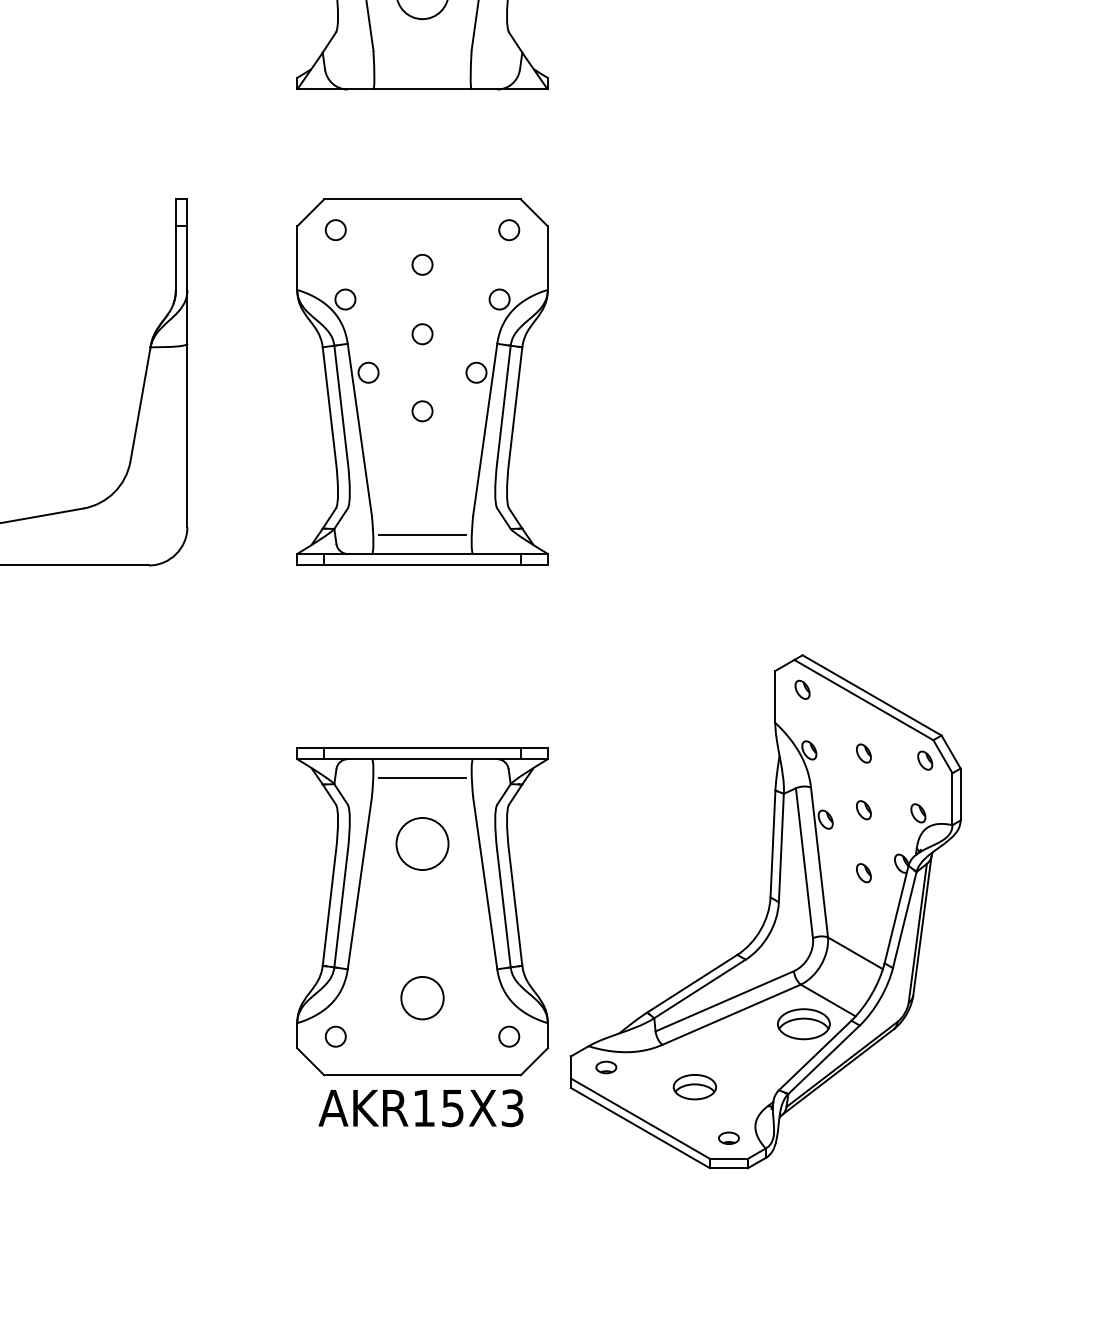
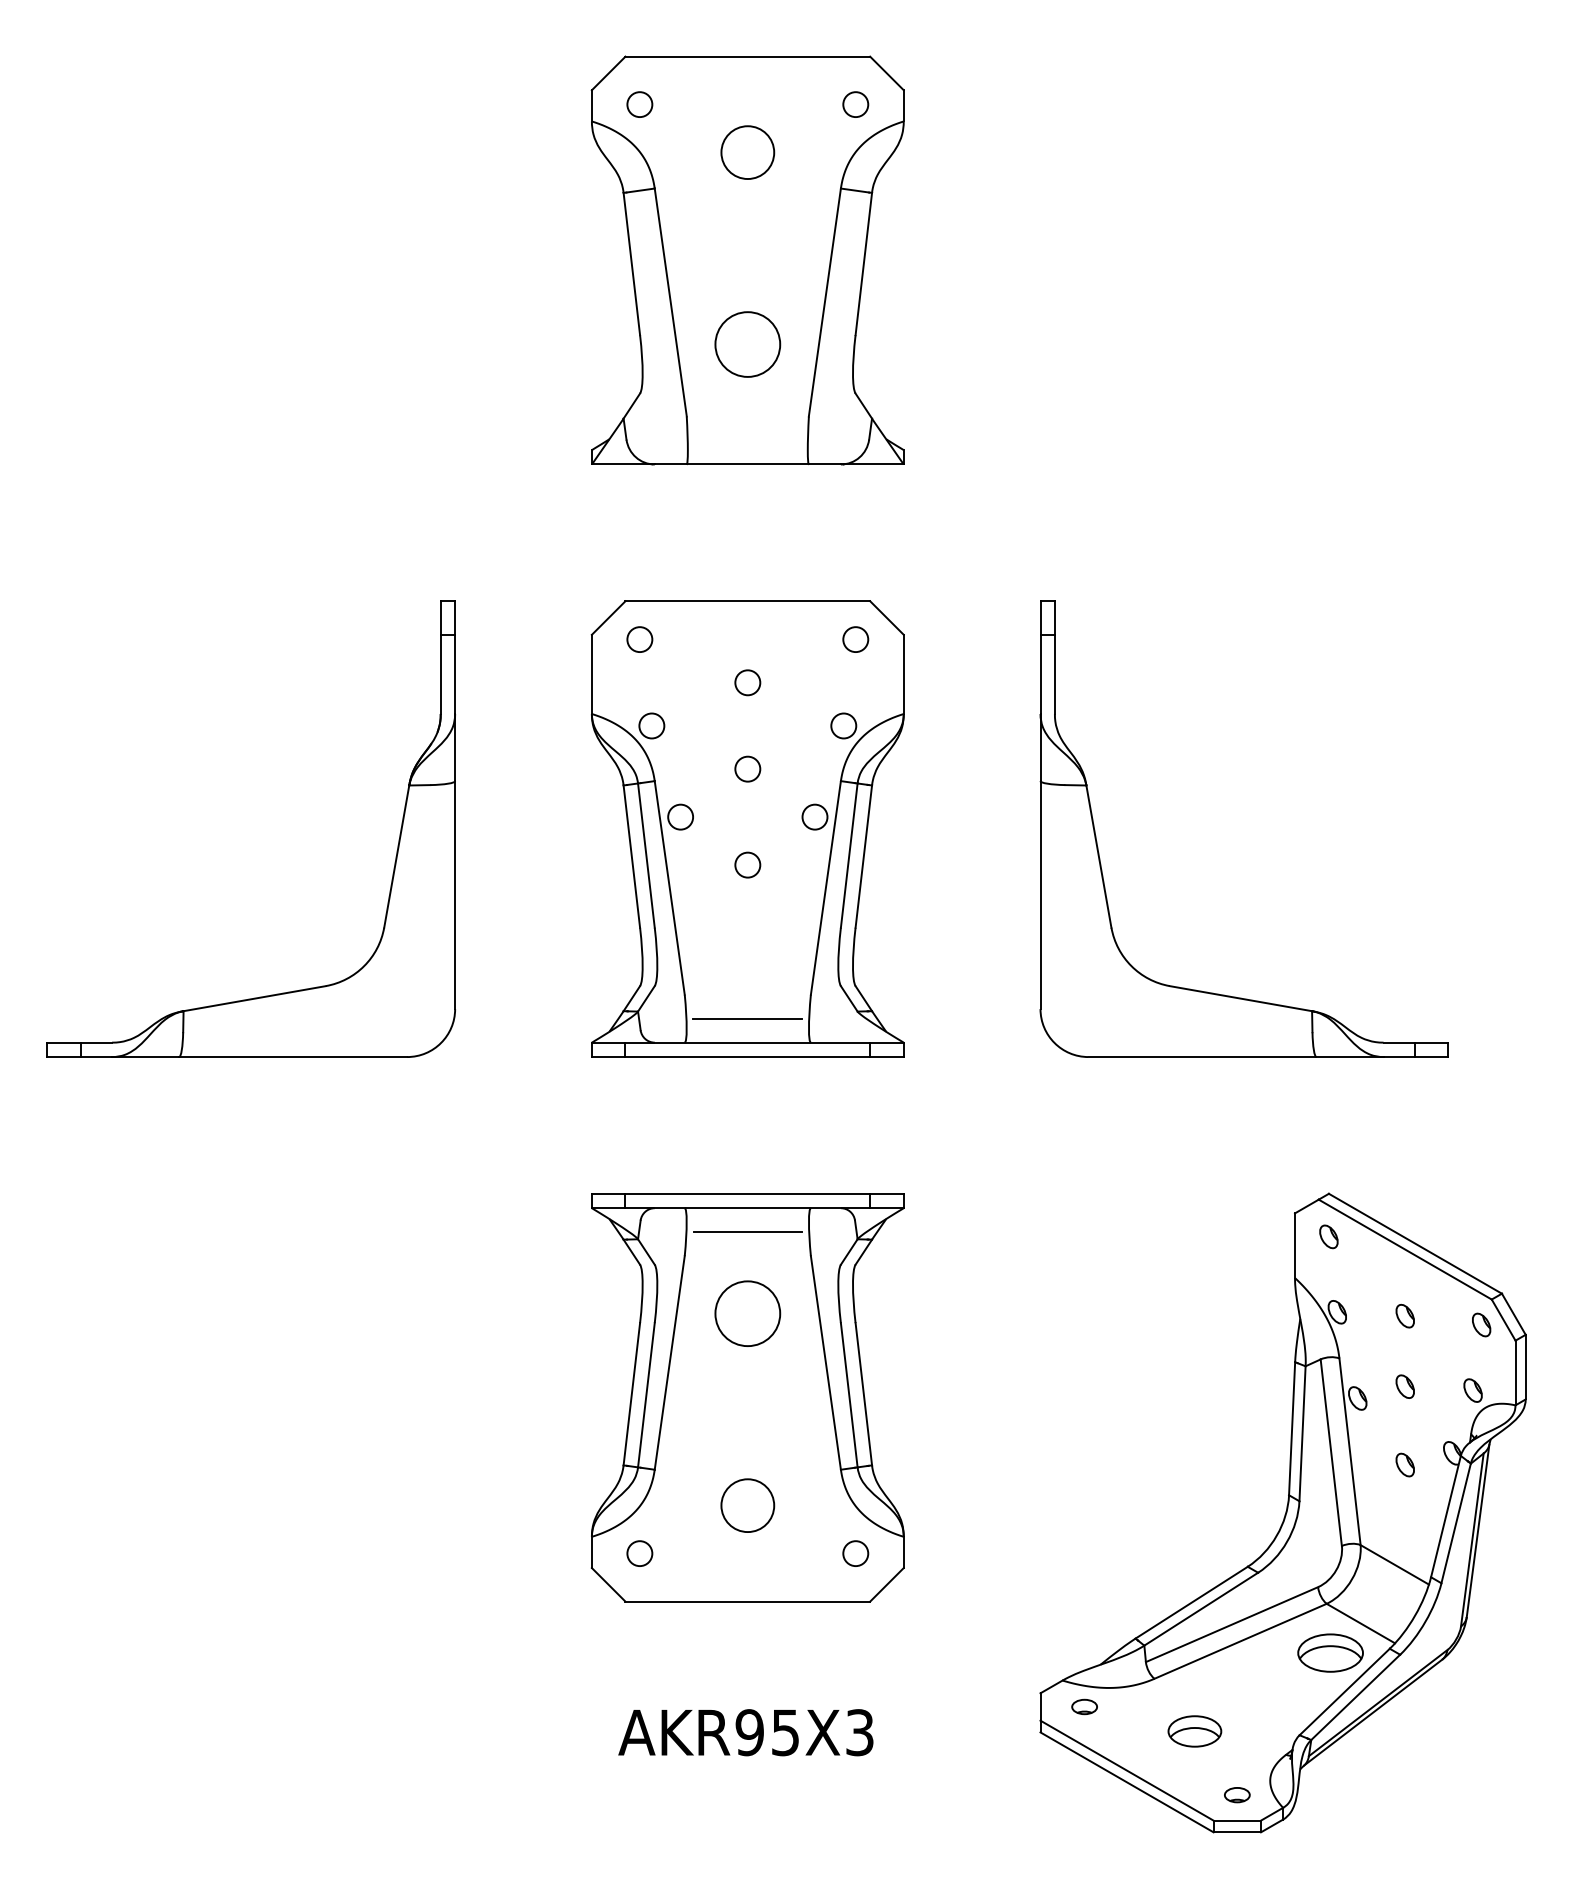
part: (705, 401) -> (1099, 852), added
part: (422, 911) -> (747, 1397), moved
part: (765, 911) -> (1282, 1512), moved
text: (423, 1108) -> (749, 1732), AKR15X3 -> AKR95X3

